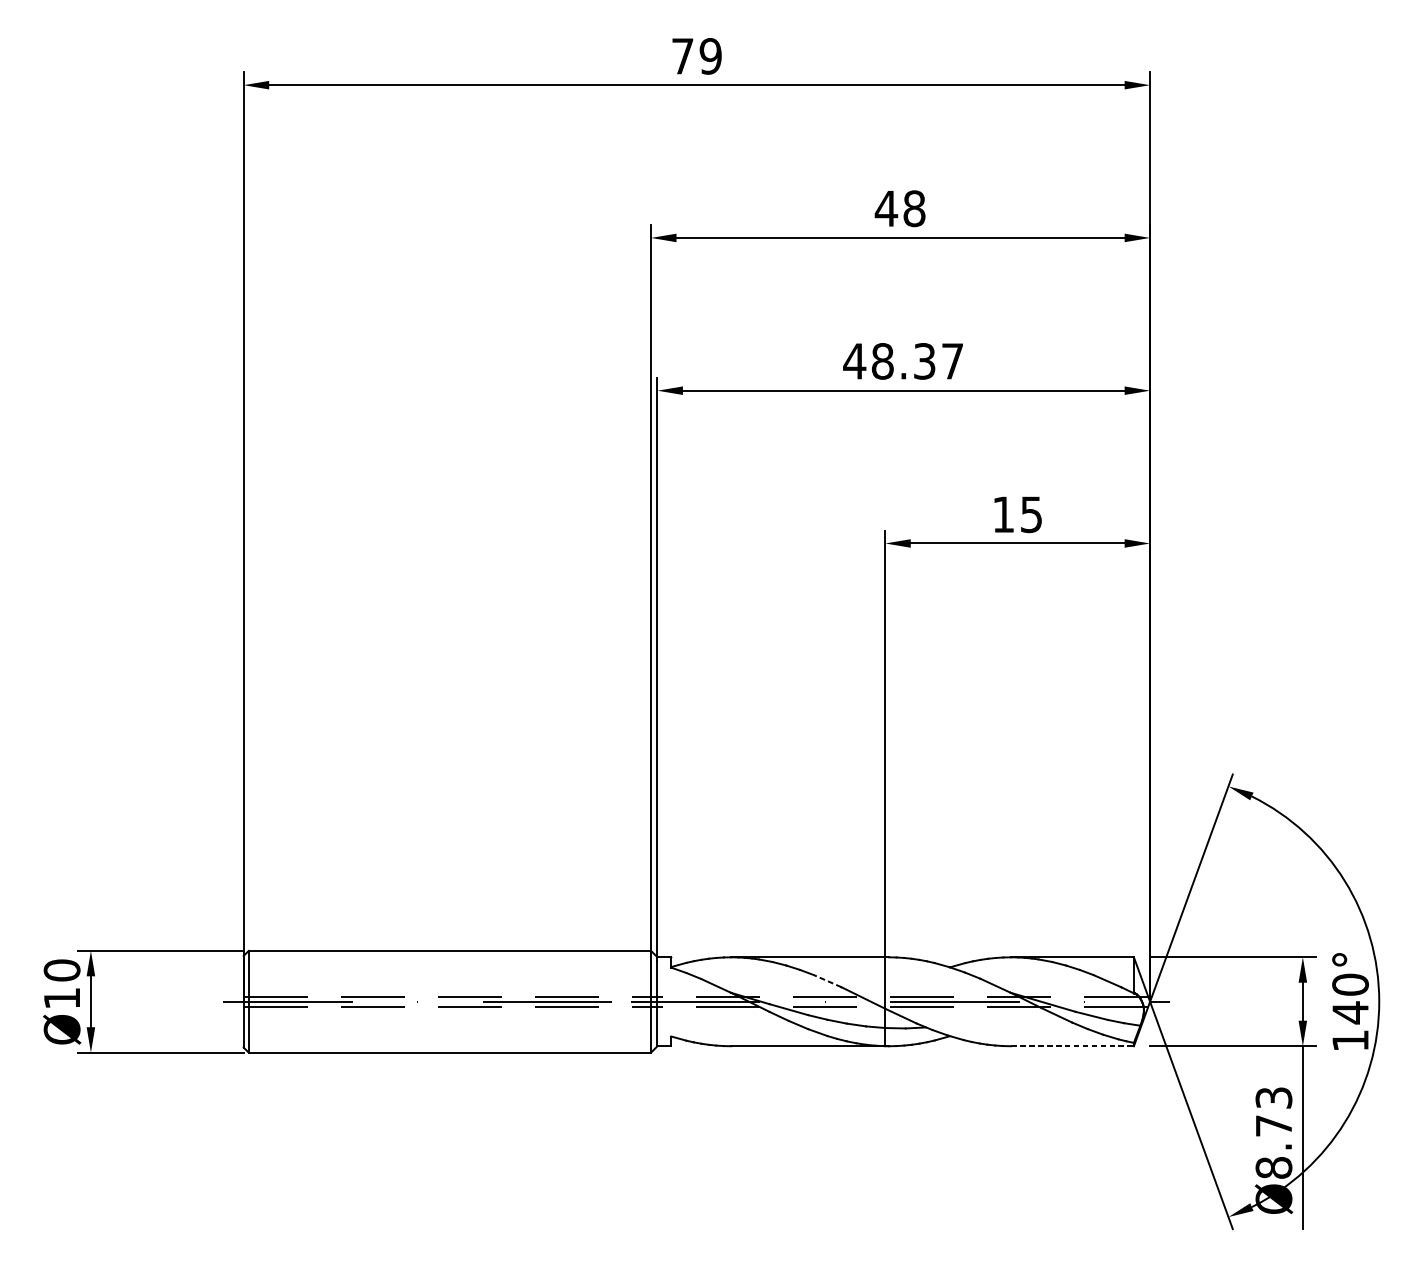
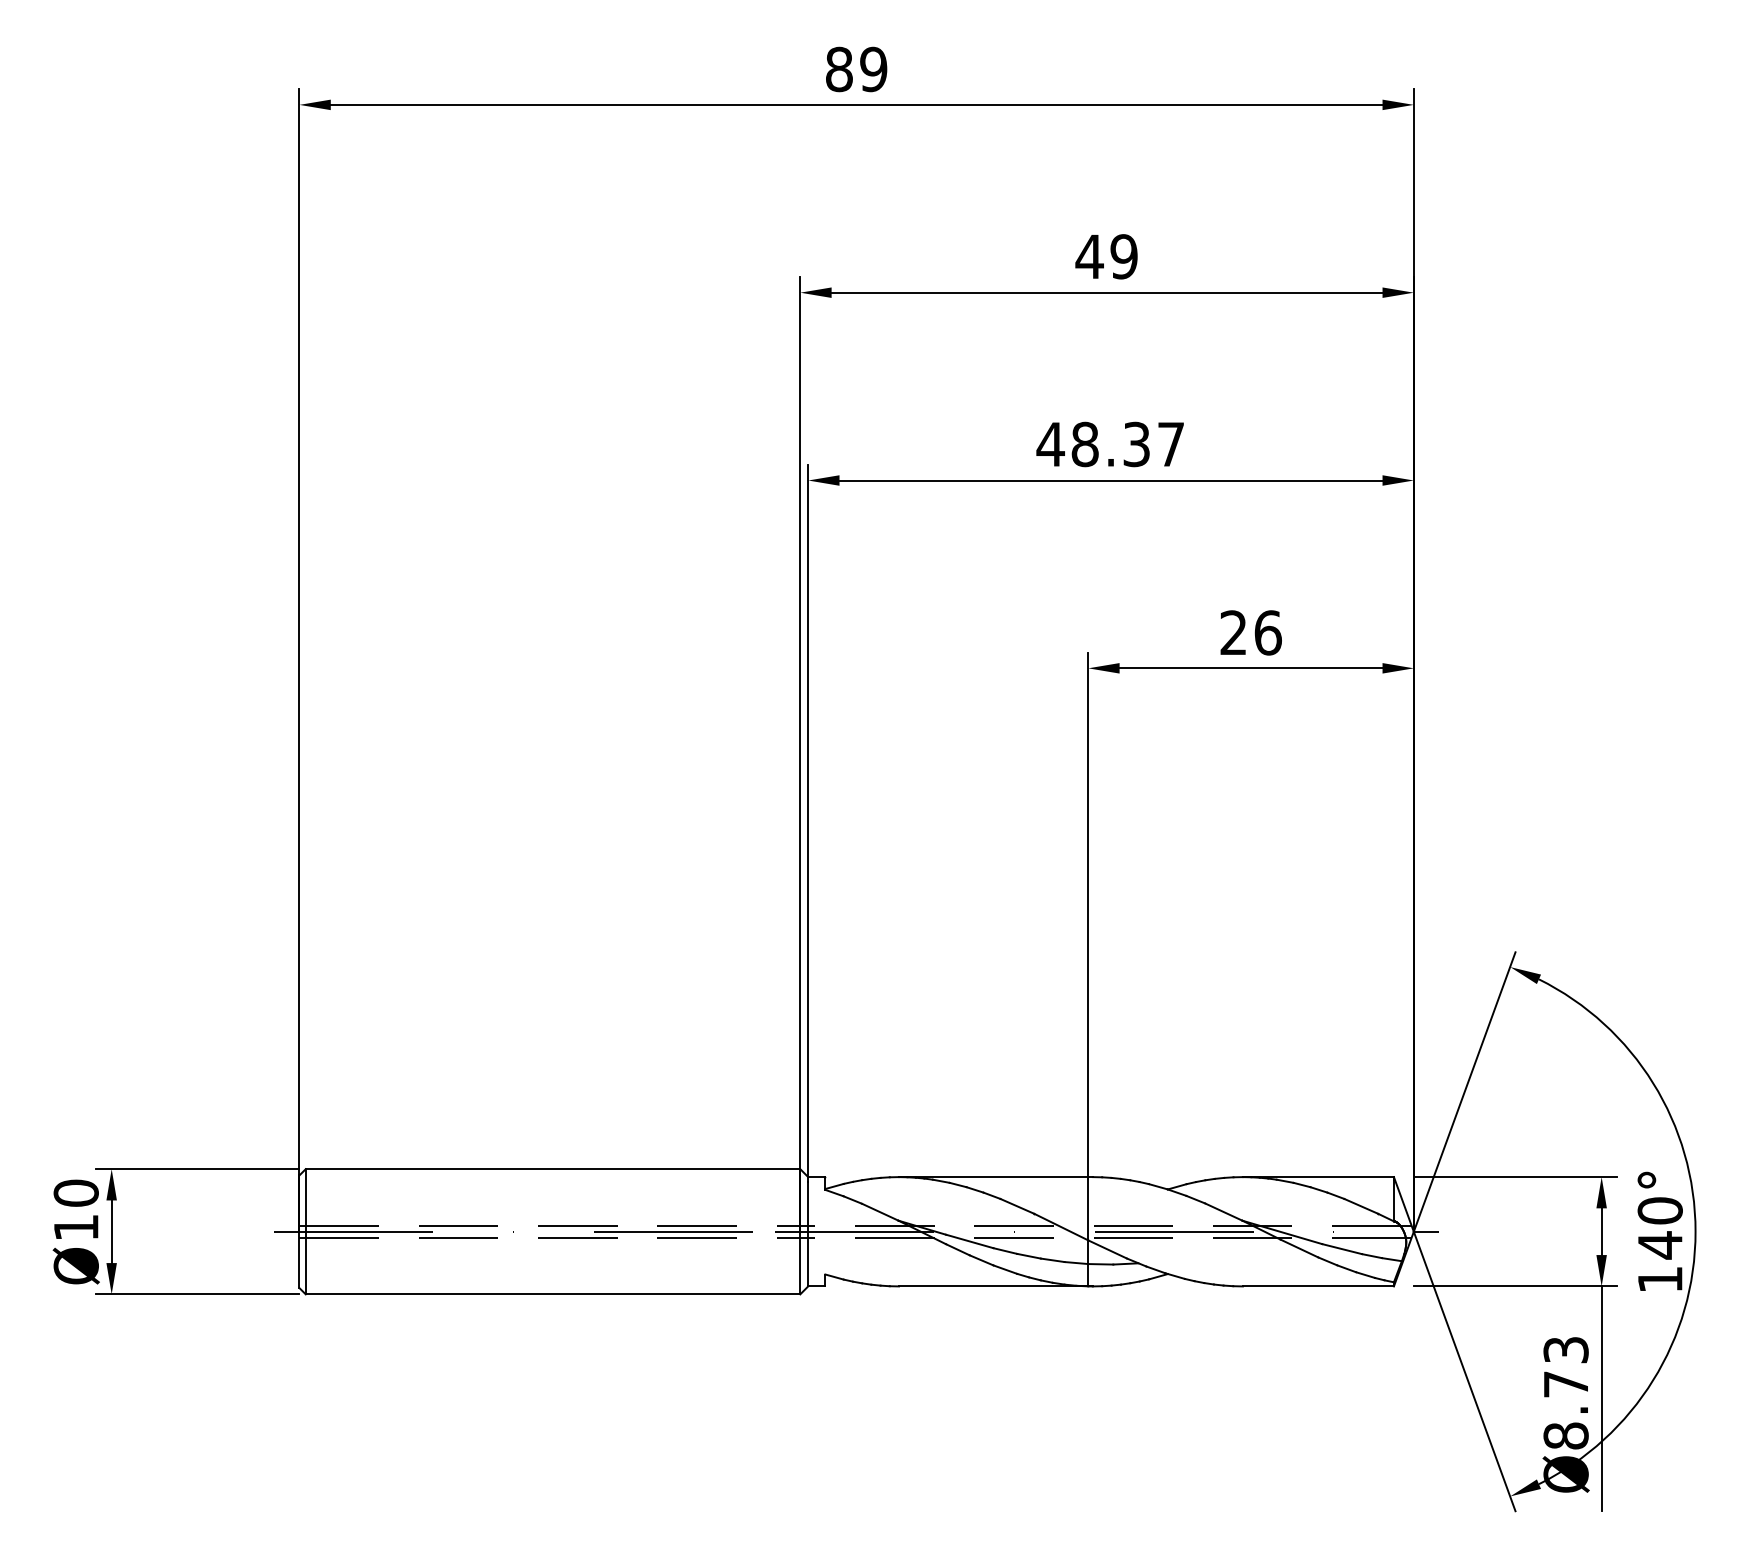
text: (682, 56) -> (839, 69), 79 -> 89
text: (913, 208) -> (1123, 256), 48 -> 49
text: (1017, 514) -> (1250, 632), 15 -> 26
line: (826, 981) -> (1016, 1206), dashed -> solid
line: (1072, 1046) -> (1318, 1286), dashed -> solid

